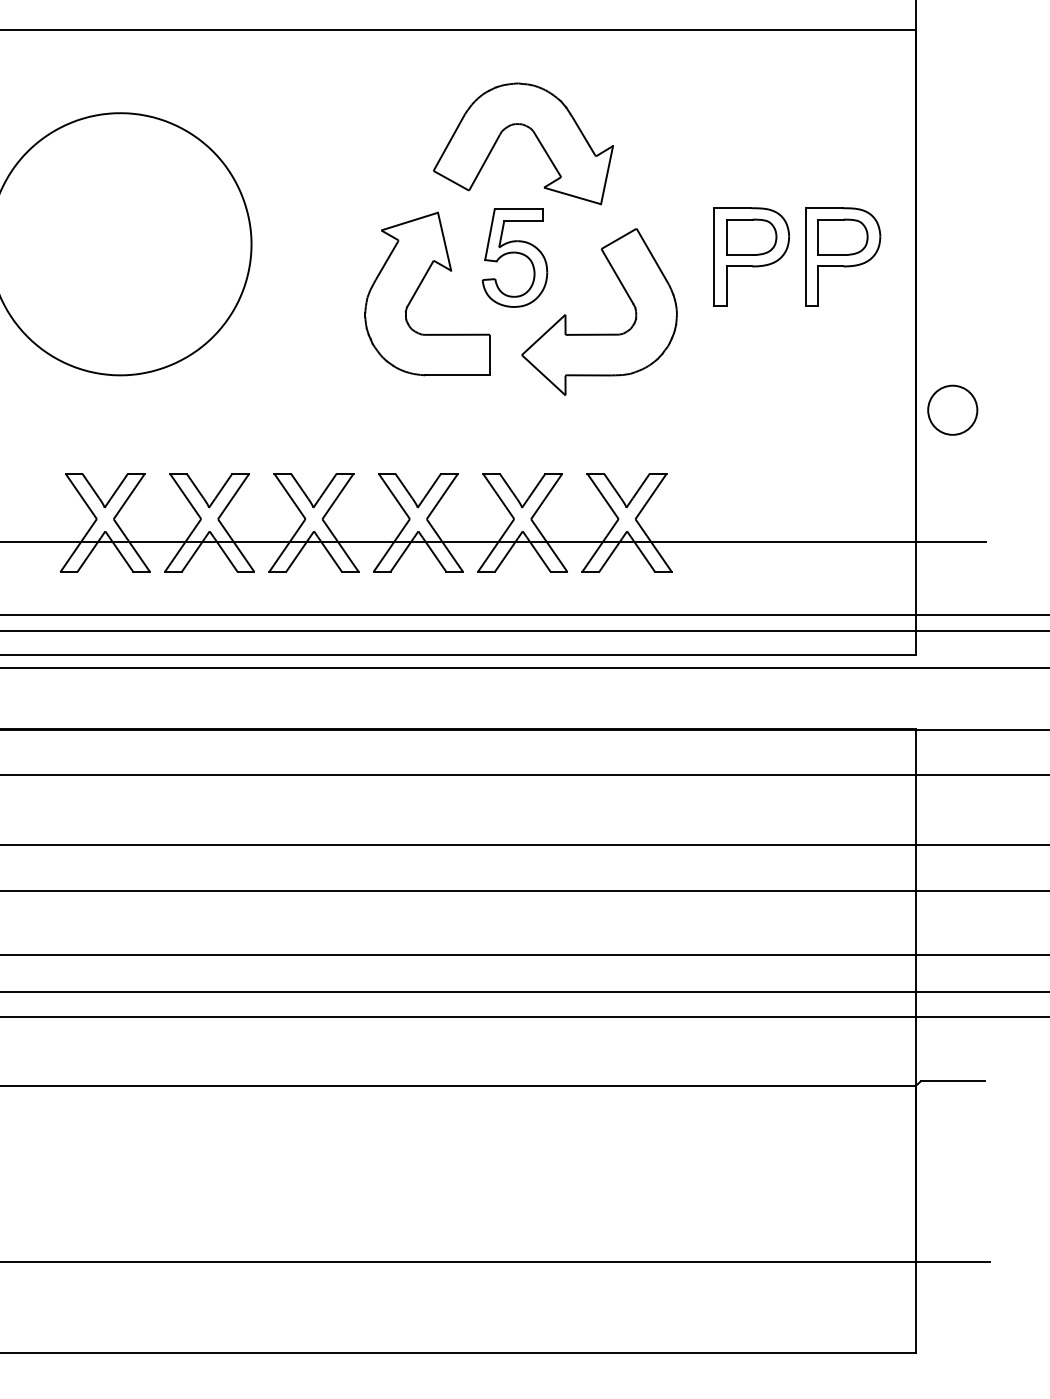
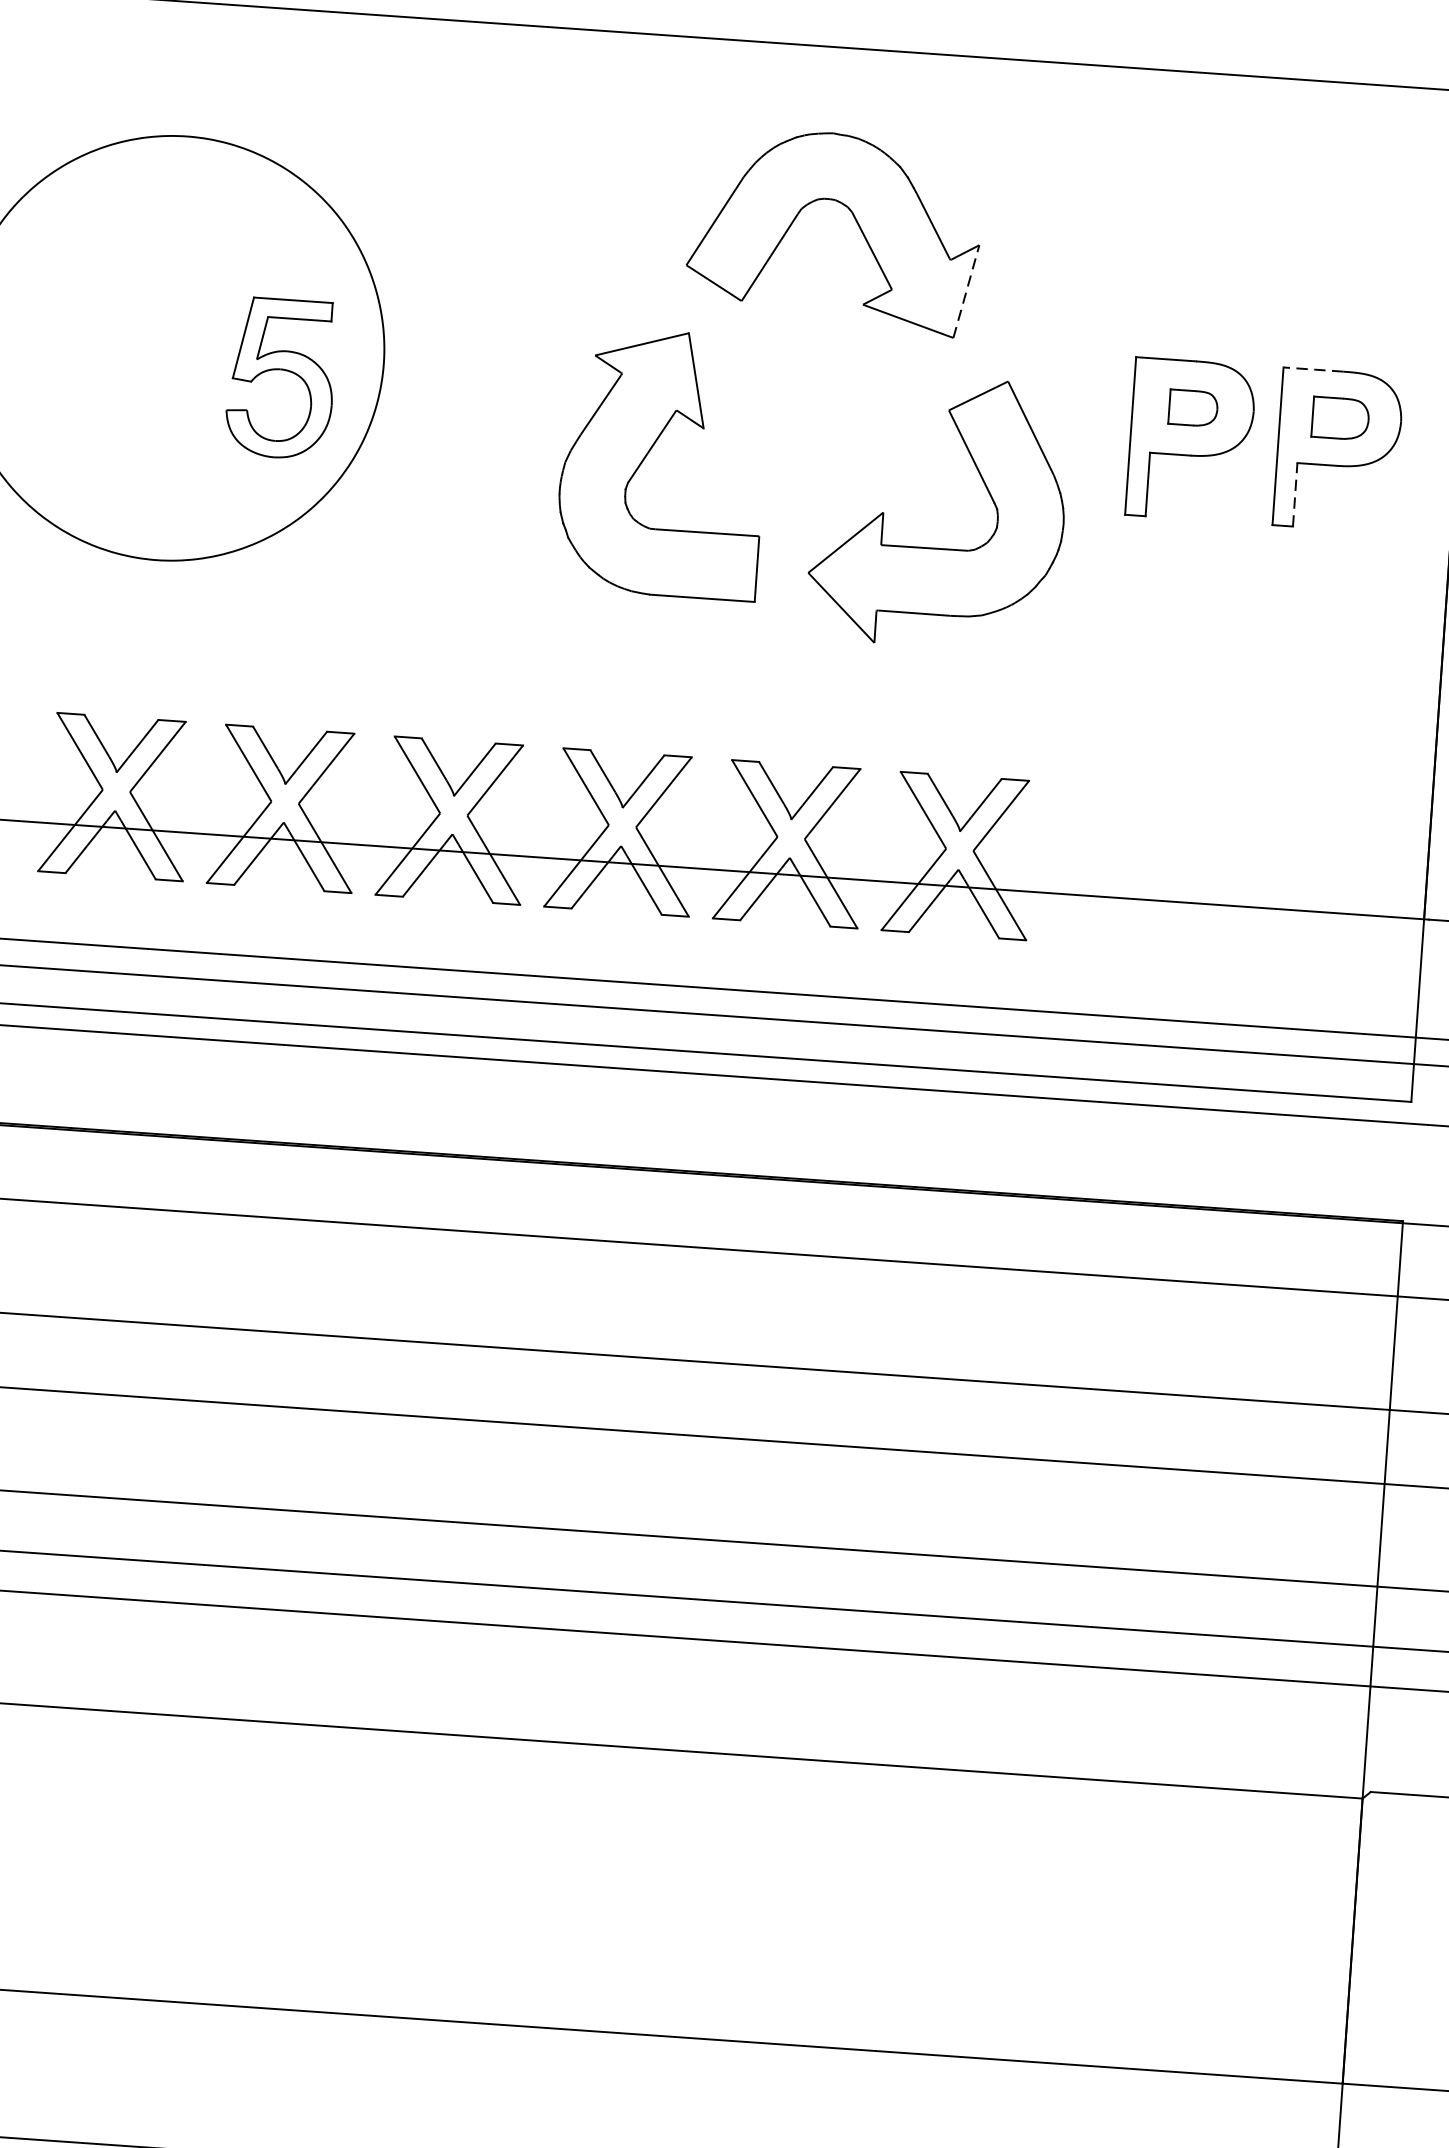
line: (607, 175) -> (967, 292), solid -> dashed
line: (823, 208) -> (1312, 369), solid -> dashed
part: (751, 236) -> (1192, 407), size x0.6
part: (842, 236) -> (1339, 417), size x0.7
part: (514, 257) -> (280, 377), moved
line: (818, 286) -> (1295, 495), solid -> dashed

